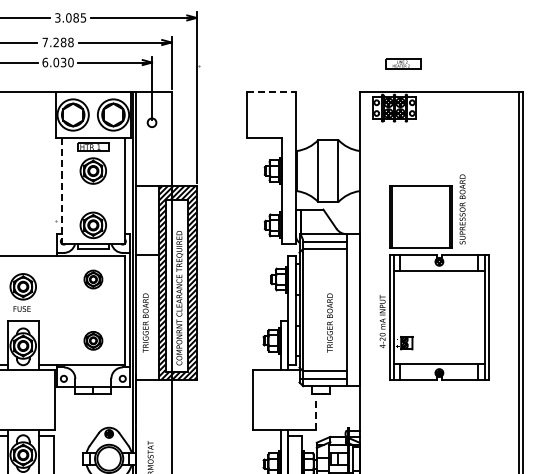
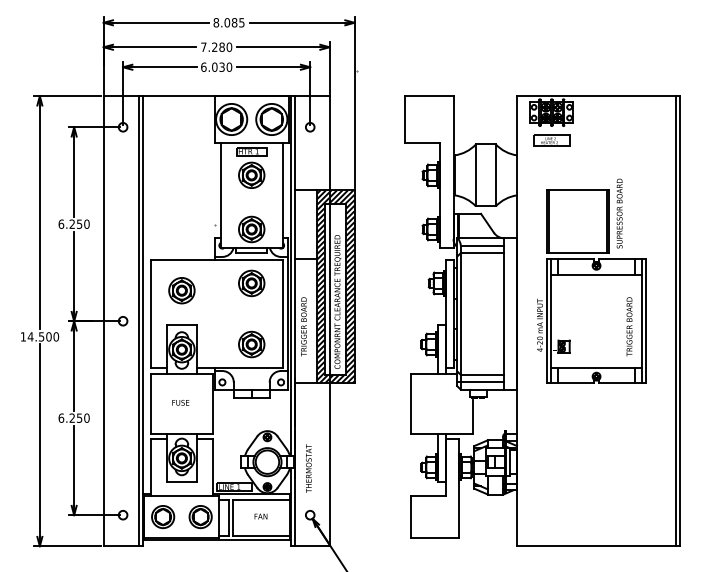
text: (57, 17) -> (216, 22), 3.085 -> 8.085
text: (71, 41) -> (229, 46), 7.288 -> 7.280
part: (403, 63) -> (551, 140), moved
line: (271, 91) -> (429, 96), dashed -> solid
line: (62, 191) -> (220, 195), dashed -> solid
part: (93, 279) -> (251, 283), size x1.43
text: (21, 308) -> (180, 402), moved
text: (329, 322) -> (629, 326), moved
part: (93, 340) -> (251, 344), size x1.43
line: (315, 413) -> (473, 416), dashed -> solid

